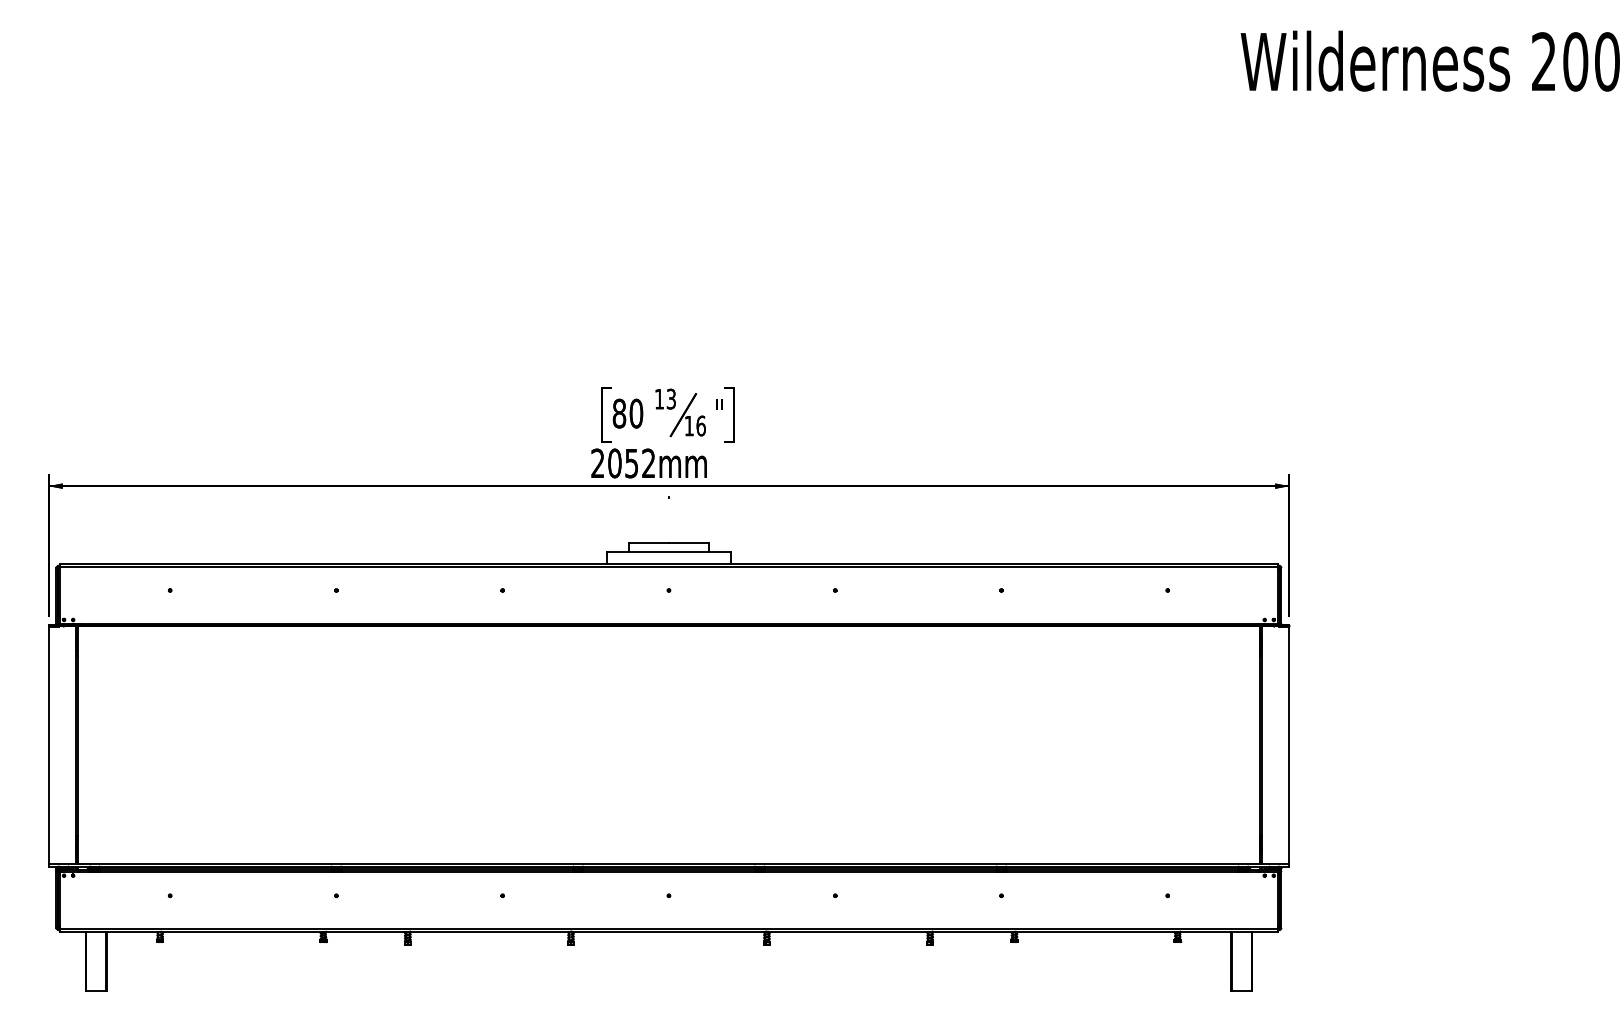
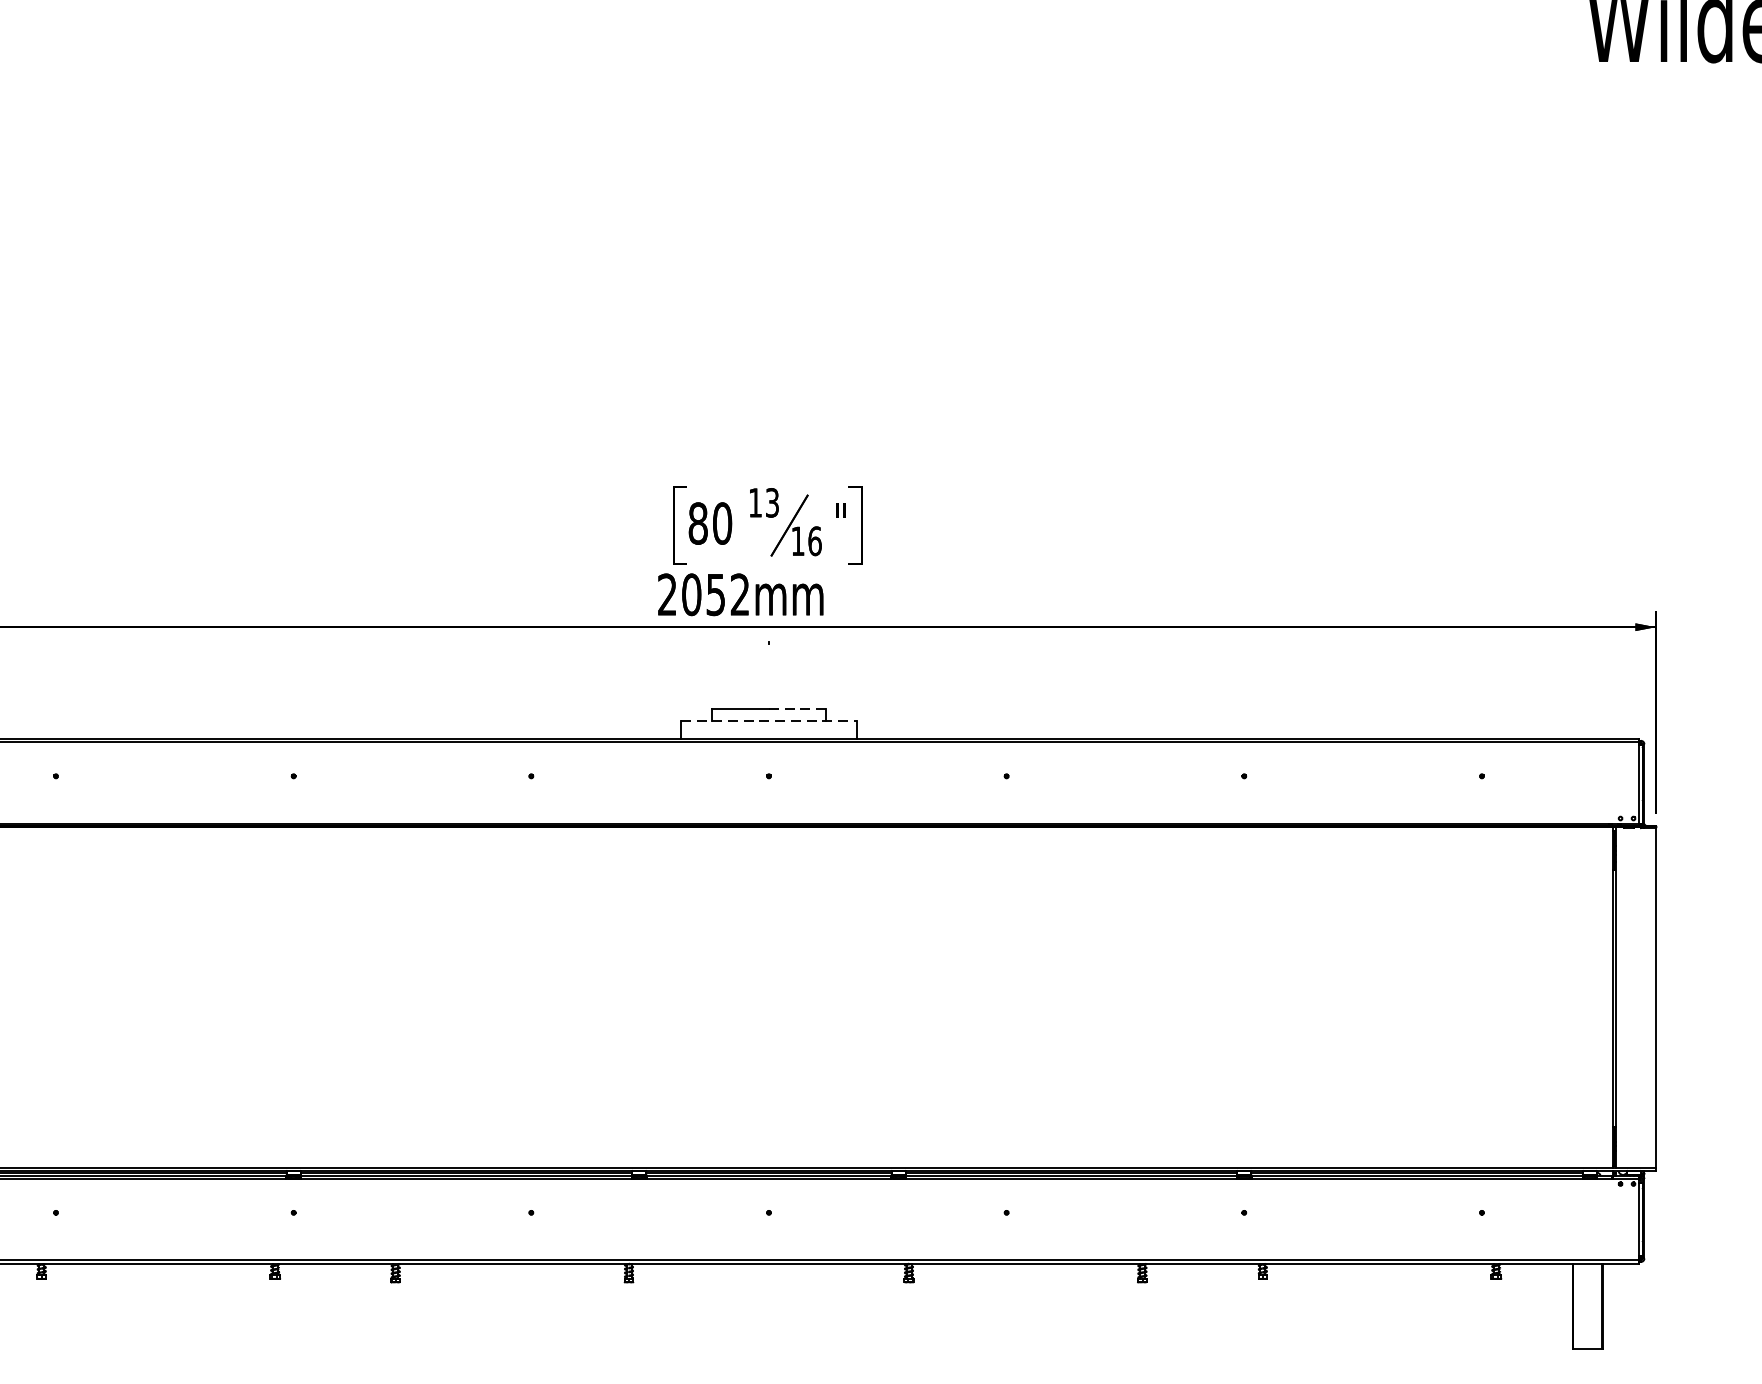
line: (688, 543) -> (796, 709), solid -> dashed
line: (668, 551) -> (768, 720), solid -> dashed

